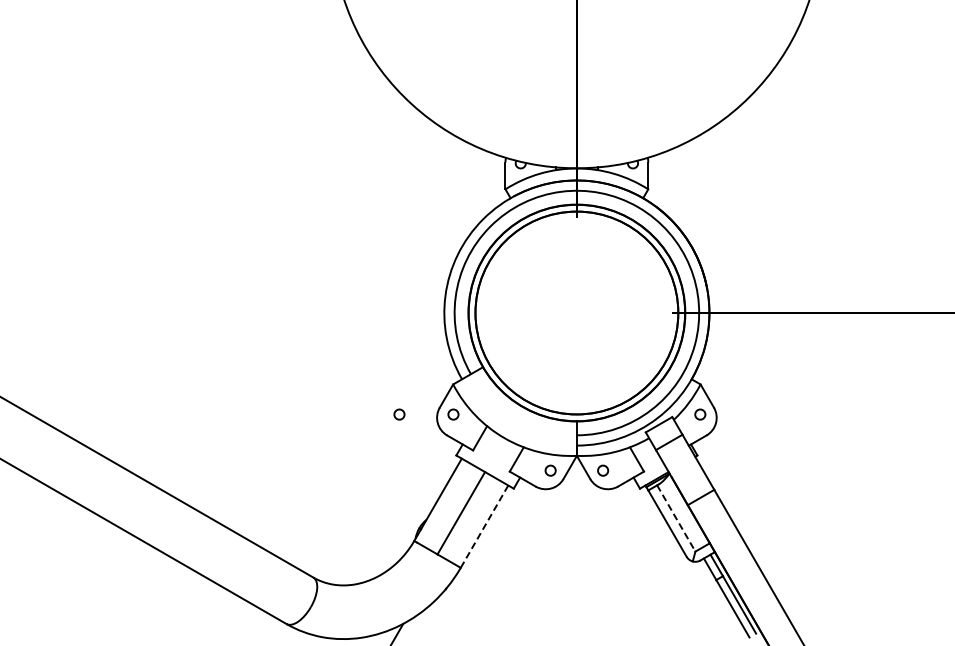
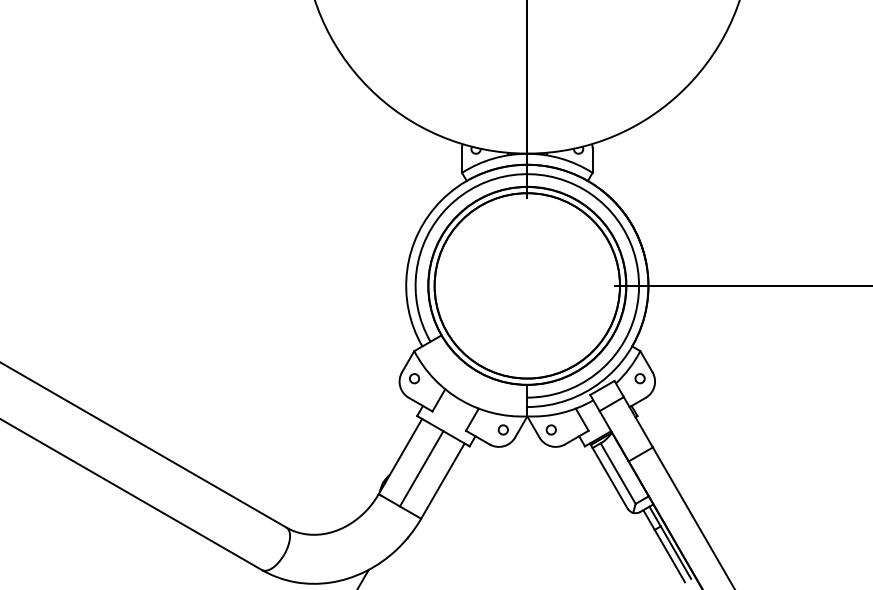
circle: (399, 414) -> (365, 378), removed
line: (676, 518) -> (618, 473), dashed -> solid
line: (484, 526) -> (442, 480), dashed -> solid

